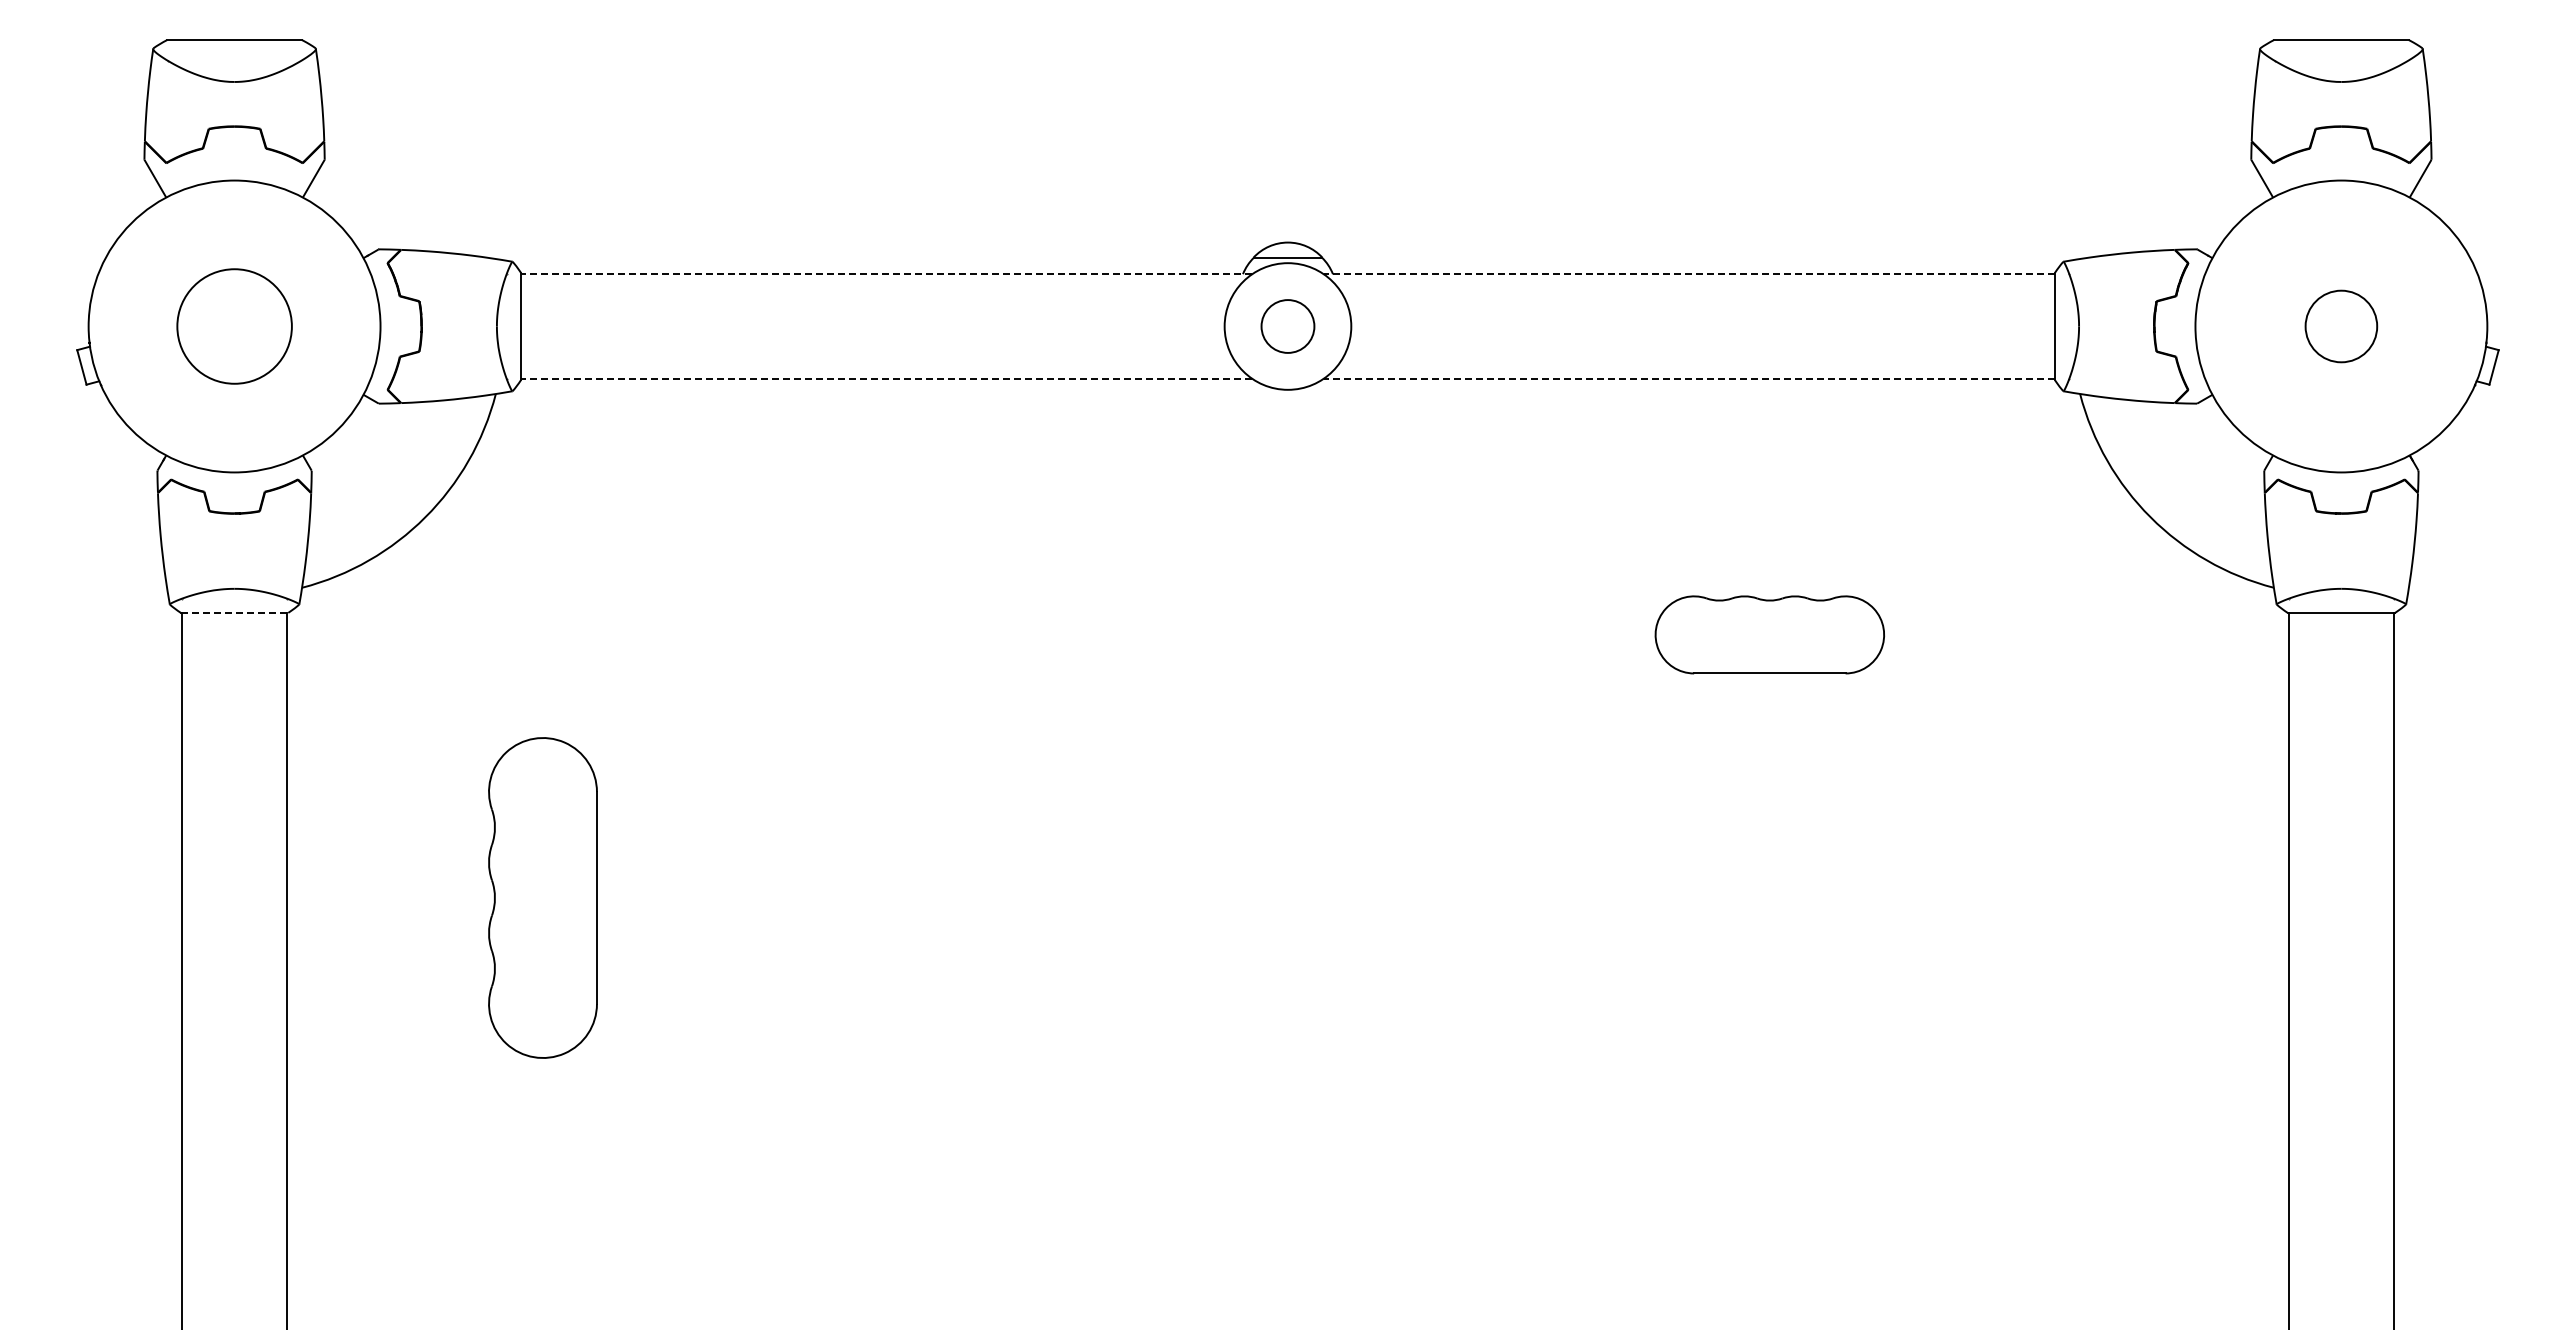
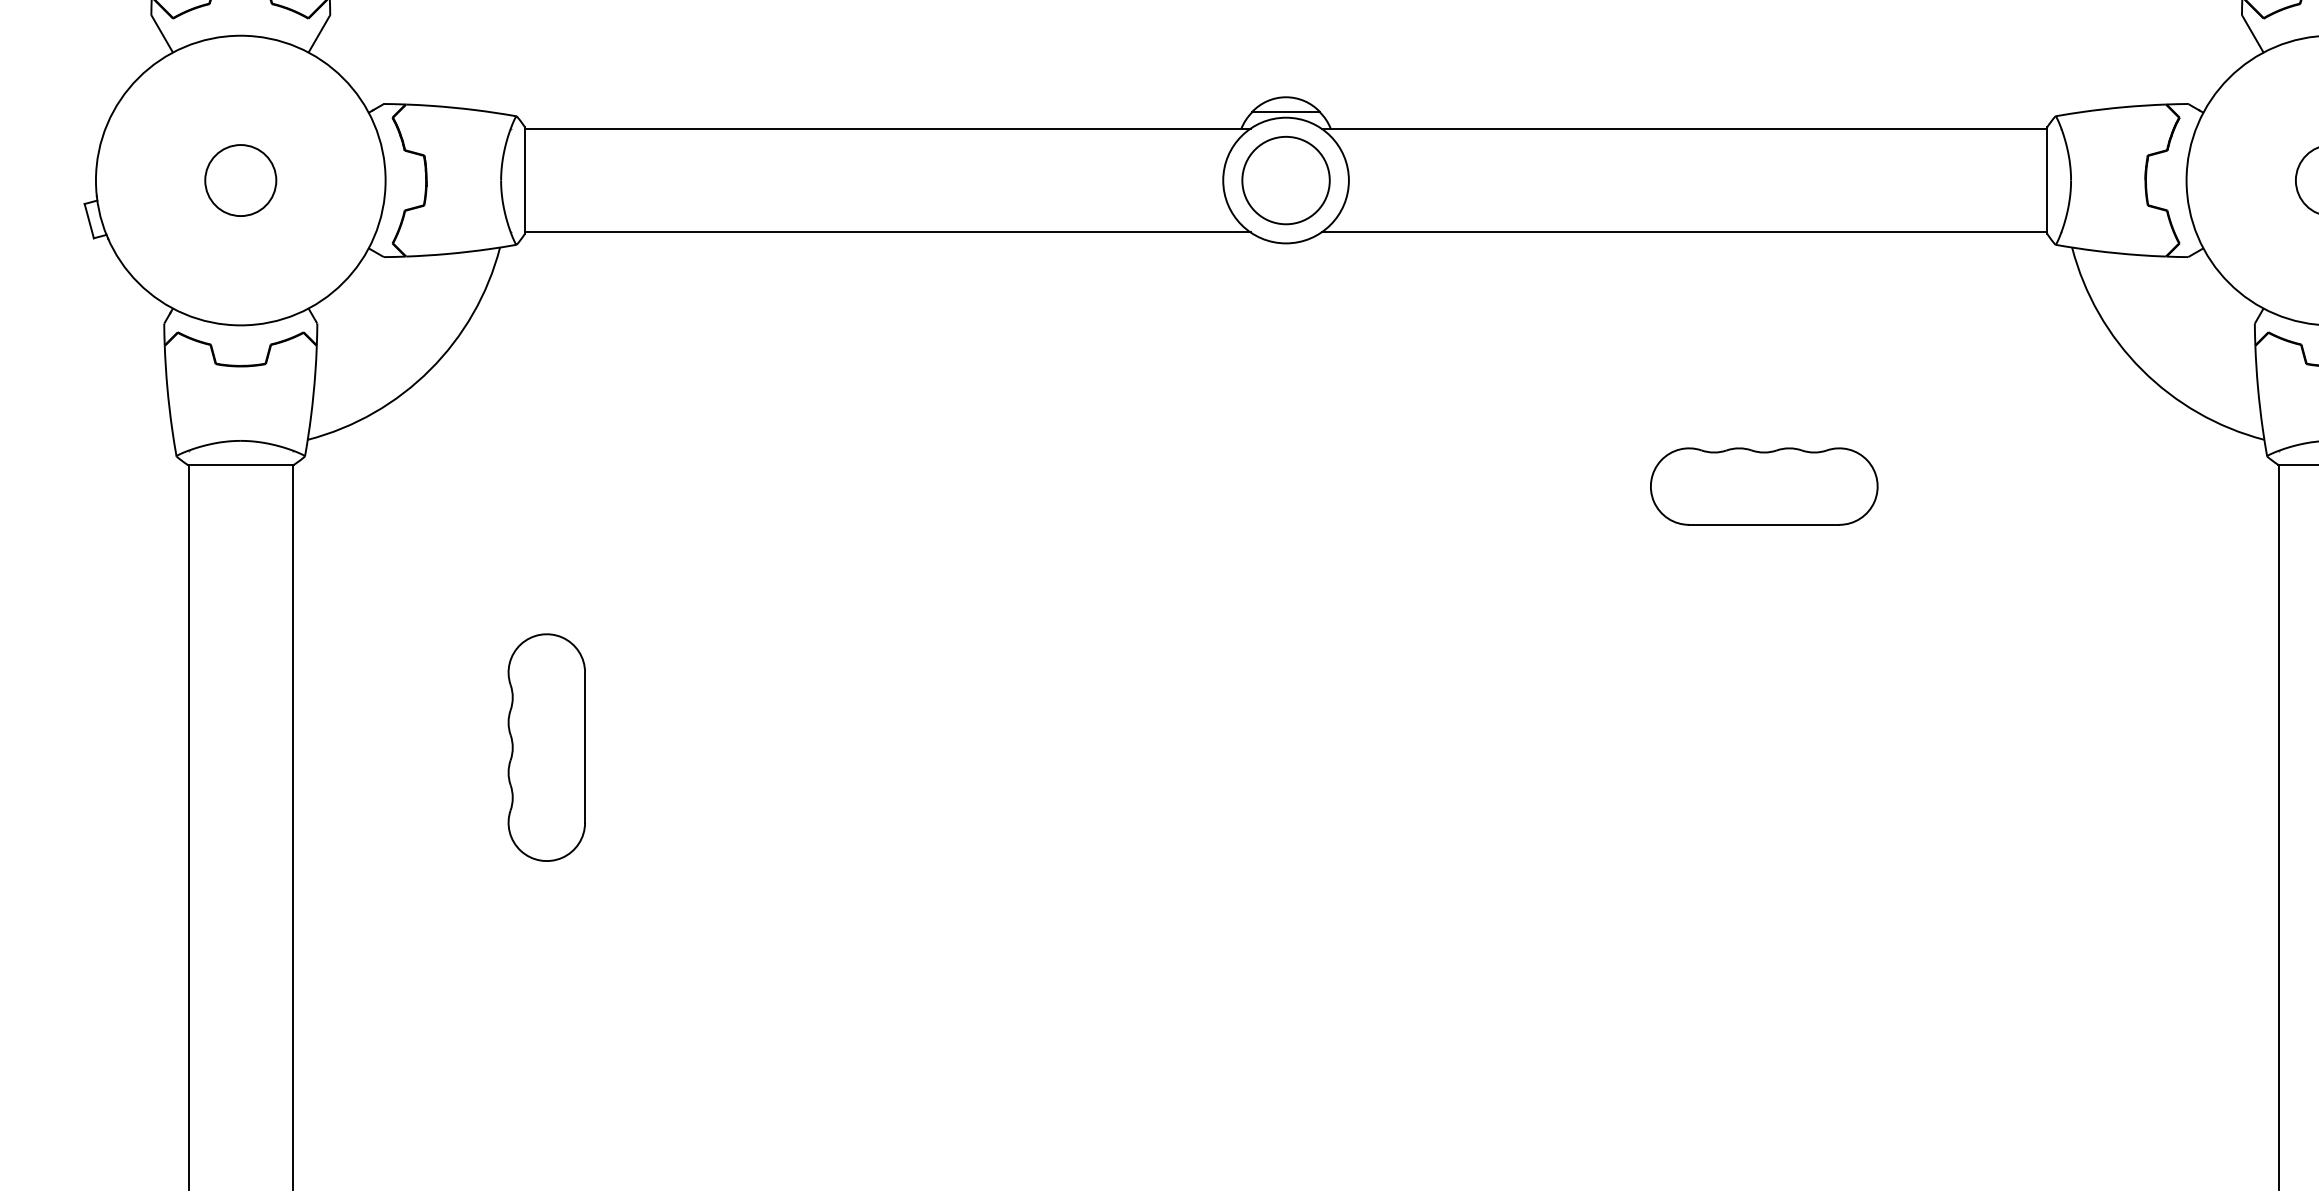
line: (886, 274) -> (887, 128), dashed -> solid
line: (1689, 274) -> (1684, 128), dashed -> solid
circle: (234, 326) -> (240, 180), size x0.62
circle: (1287, 326) -> (1285, 180), size x1.67
line: (886, 378) -> (887, 232), dashed -> solid
line: (1689, 378) -> (1684, 232), dashed -> solid
line: (234, 612) -> (240, 464), dashed -> solid
part: (542, 897) -> (546, 747), size x0.71

